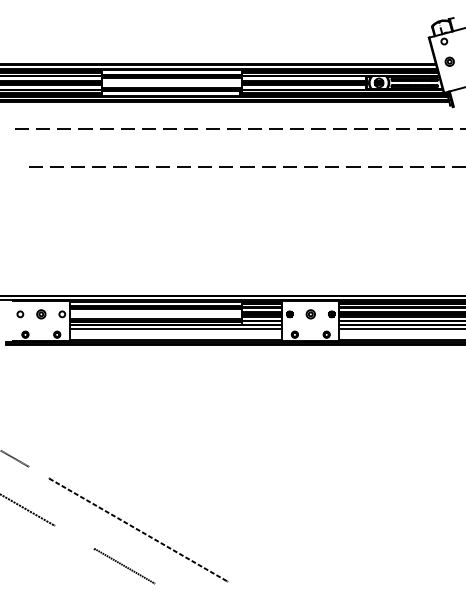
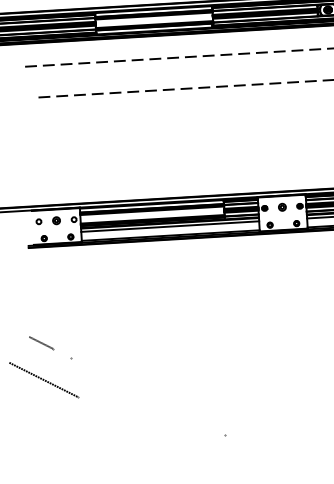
line: (137, 529) -> (147, 396), removed
line: (124, 566) -> (138, 427), removed

